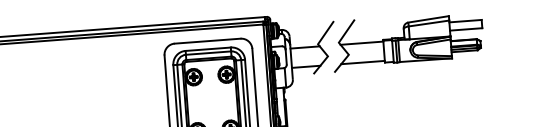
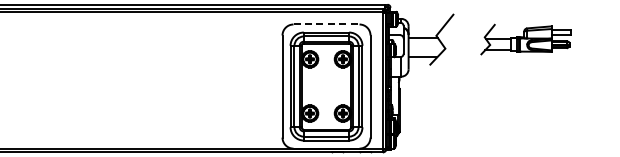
line: (208, 41) -> (327, 24), solid -> dashed
part: (407, 41) -> (525, 39), size x0.6

